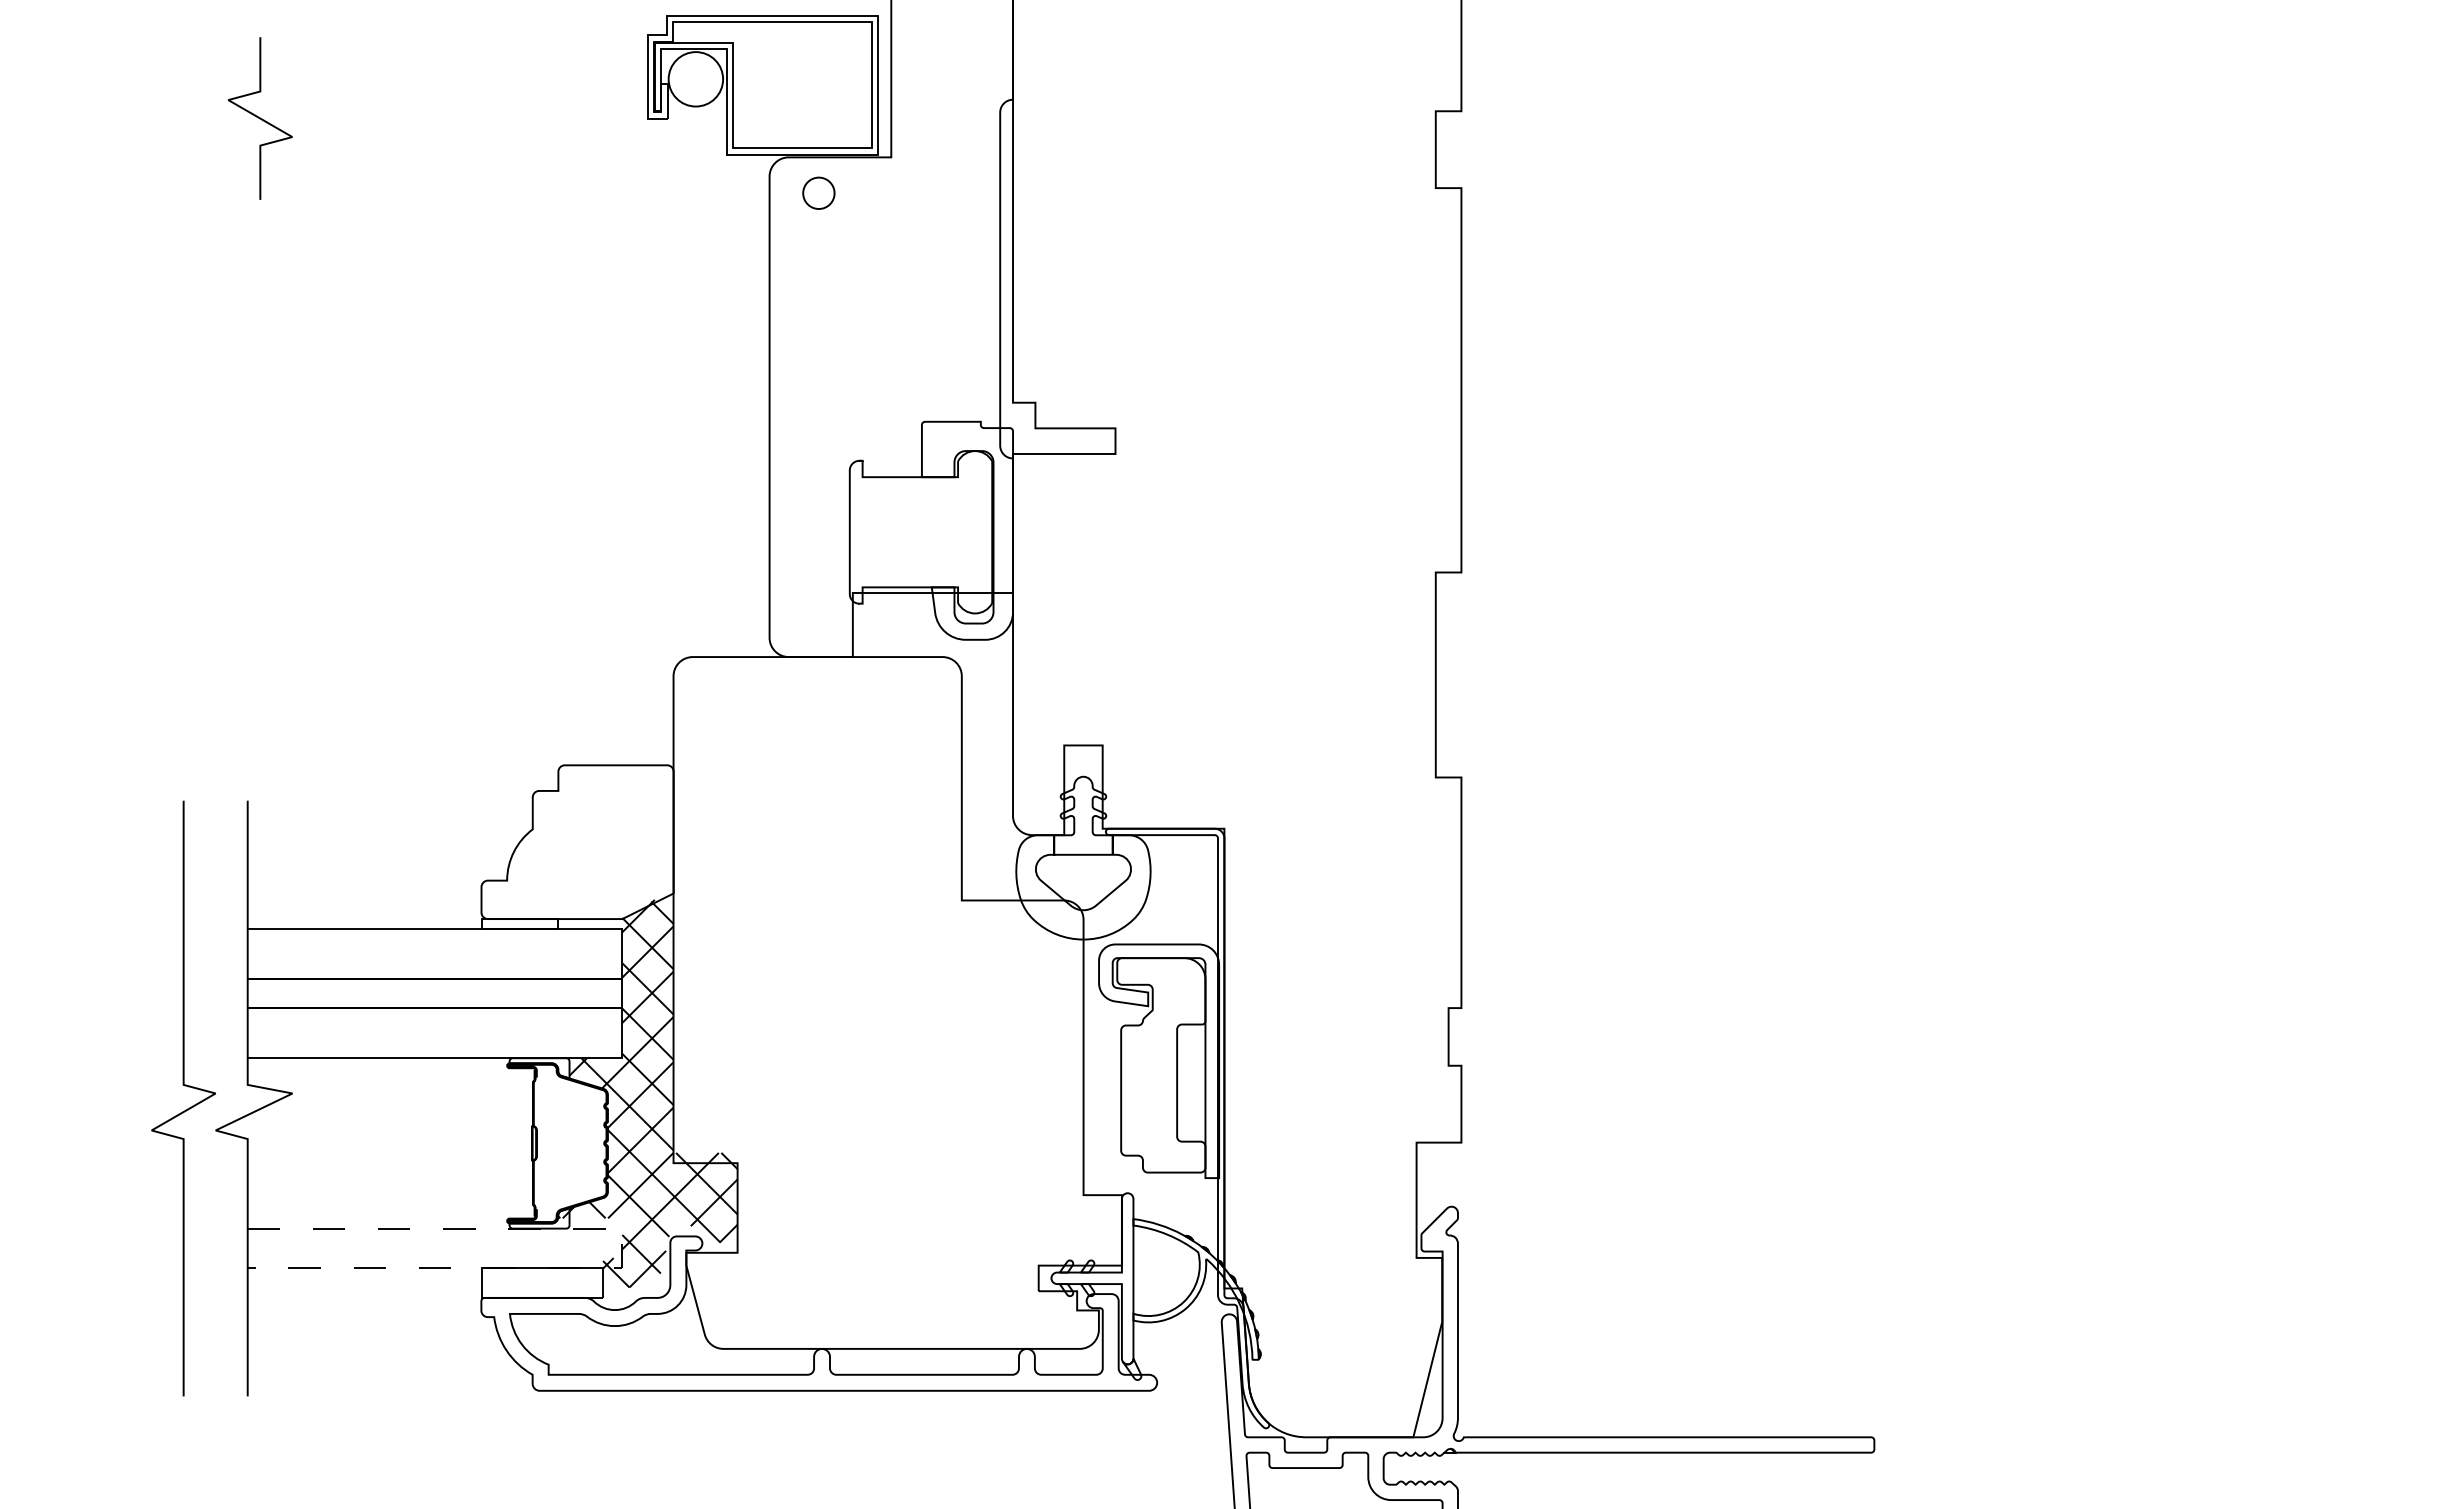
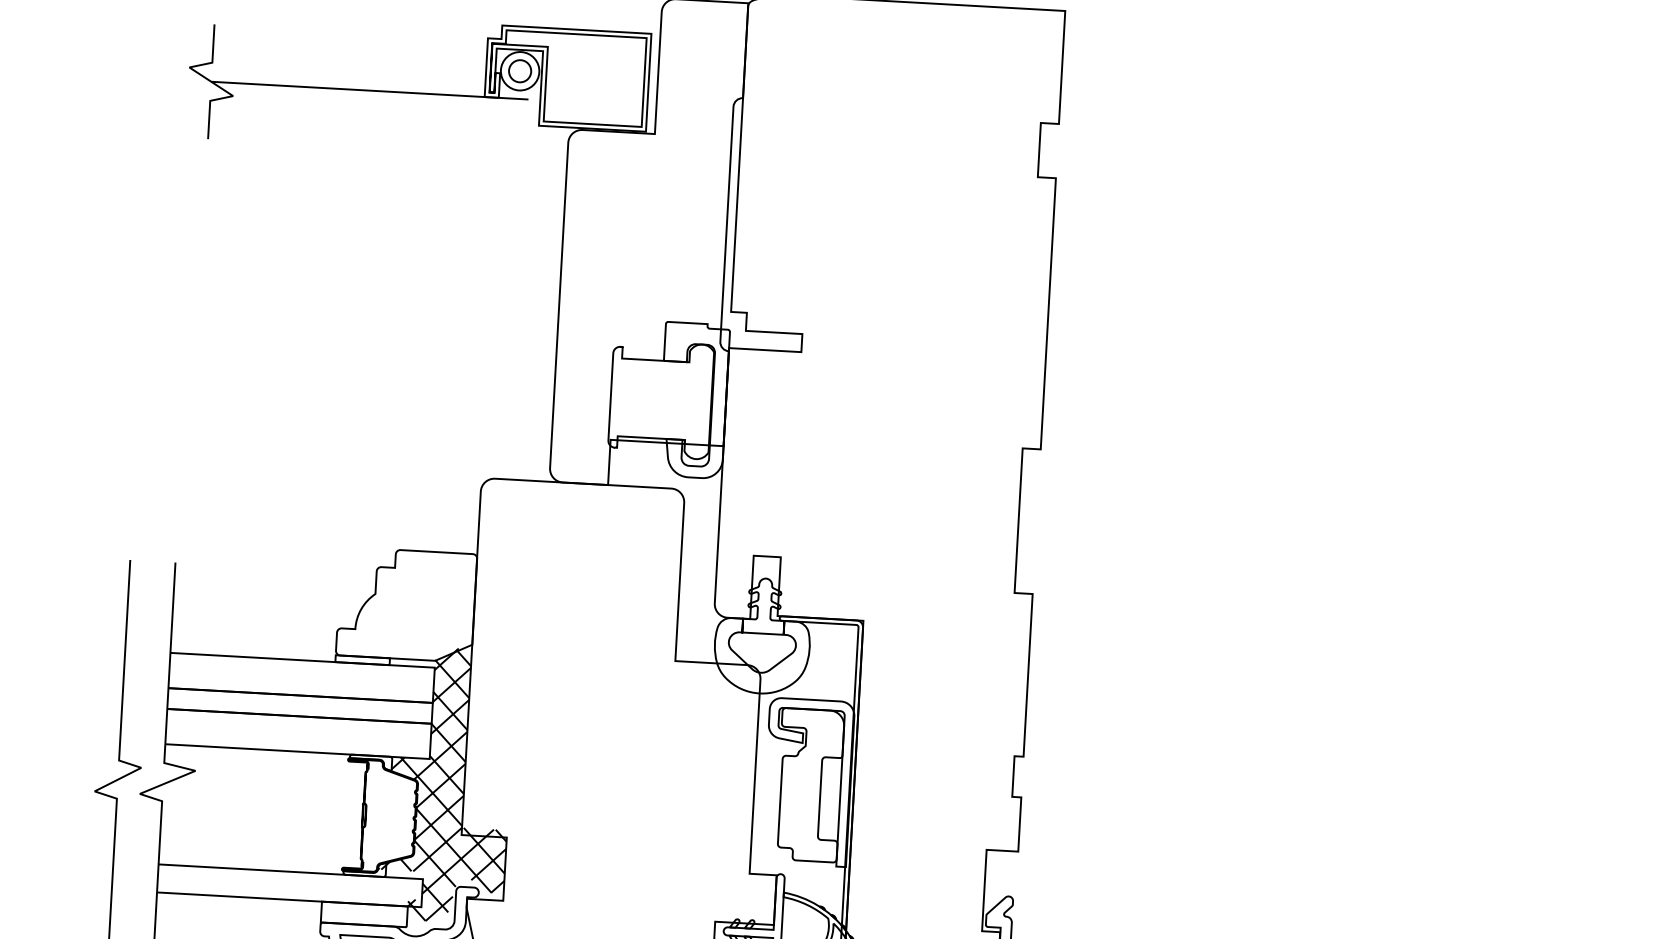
line: (484, 118) -> (369, 90), added
circle: (818, 192) -> (519, 70), moved
line: (622, 1248) -> (422, 893), dashed -> solid

